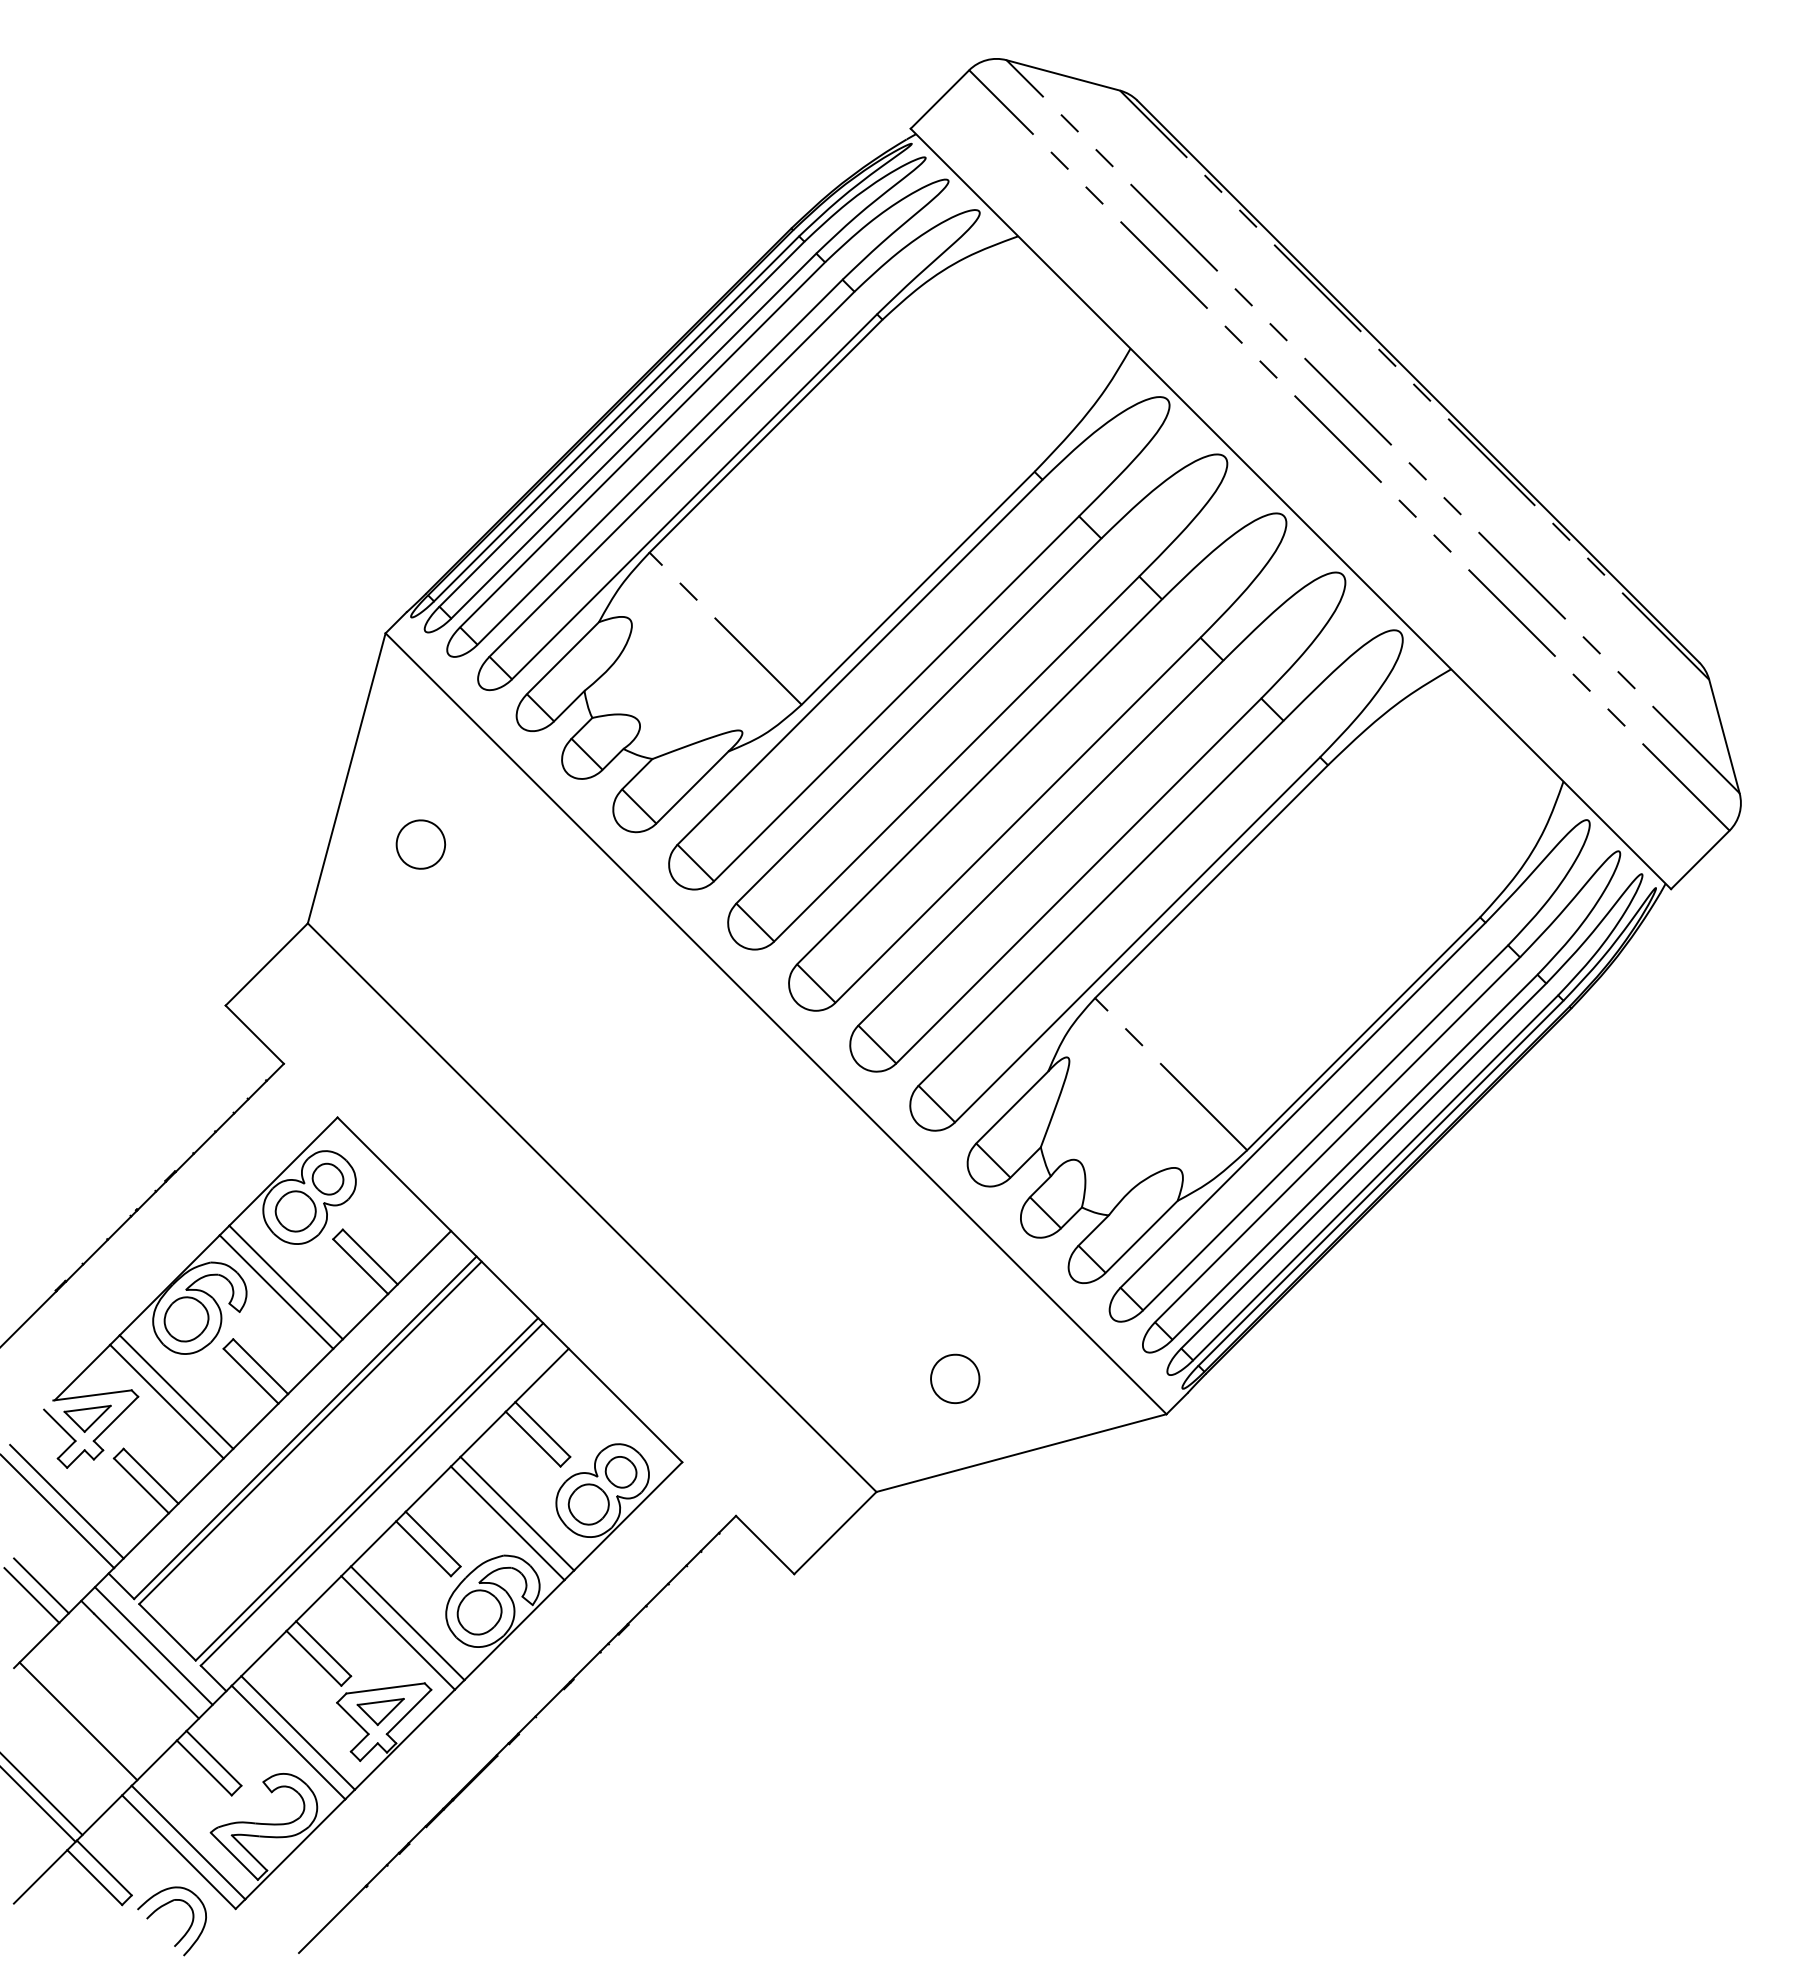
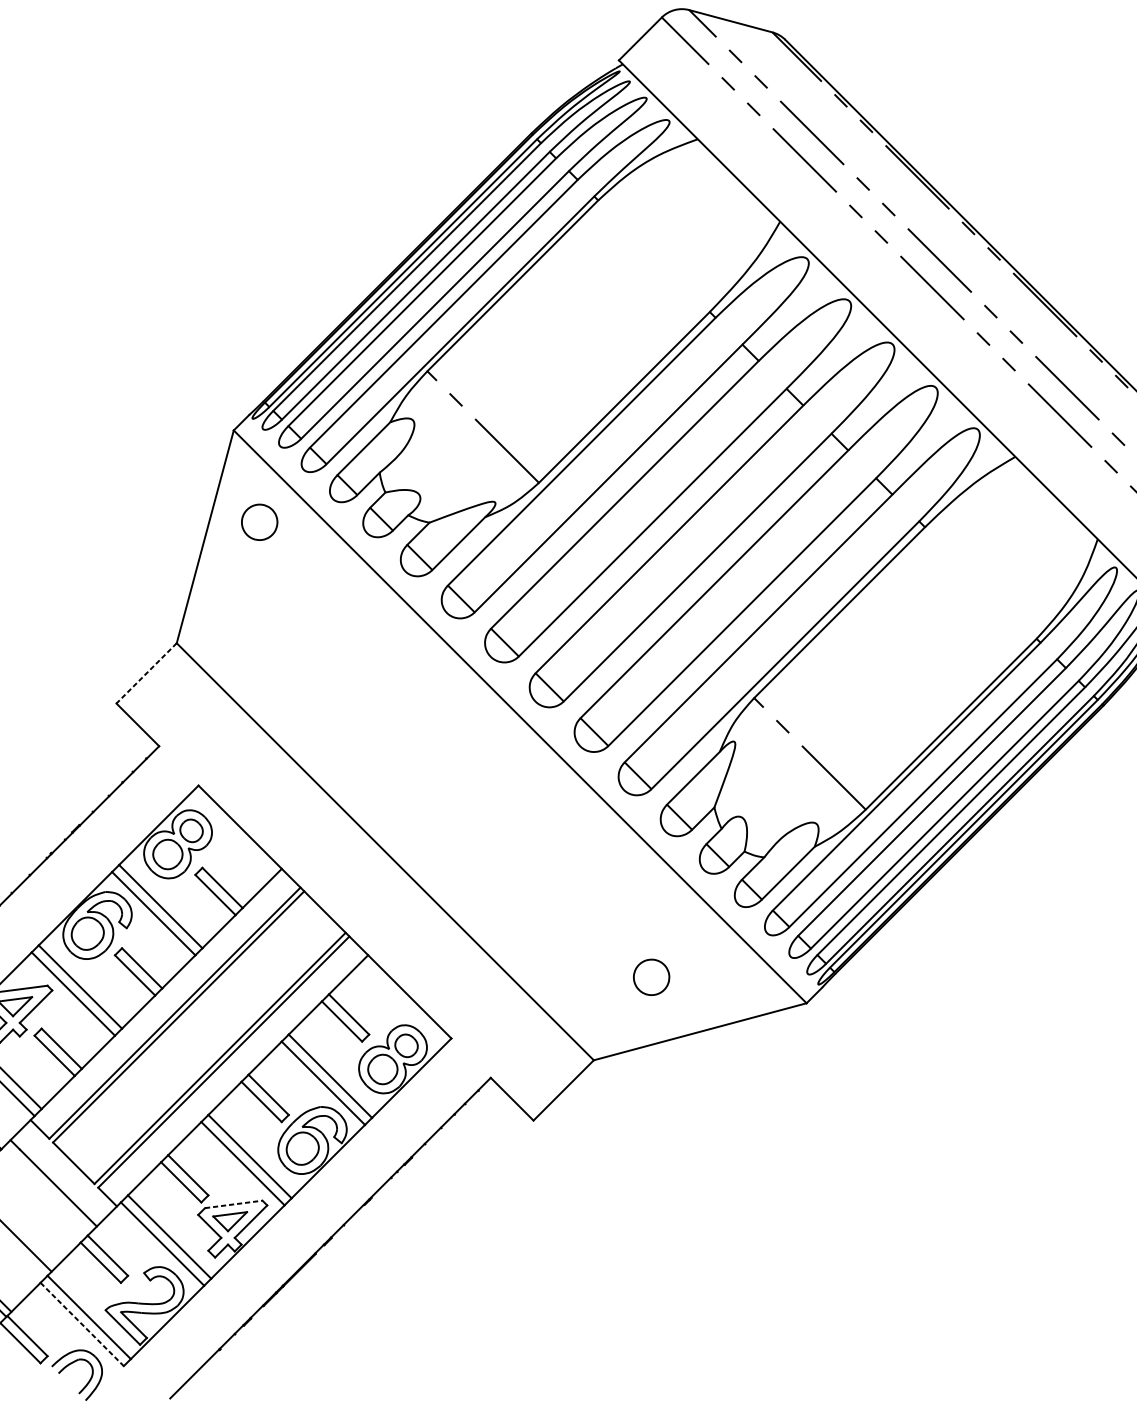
part: (420, 844) -> (259, 522), moved
line: (266, 964) -> (146, 673), solid -> dashed
line: (153, 1645) -> (63, 1172), removed
line: (385, 1688) -> (233, 1204), solid -> dashed
line: (179, 1852) -> (82, 1324), solid -> dashed

